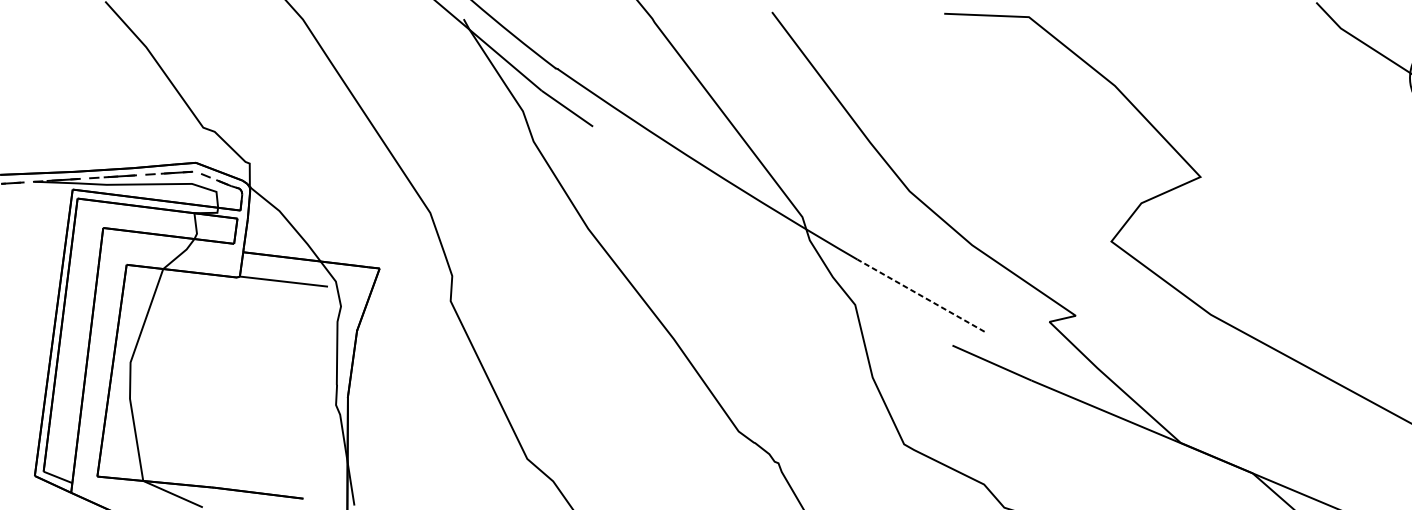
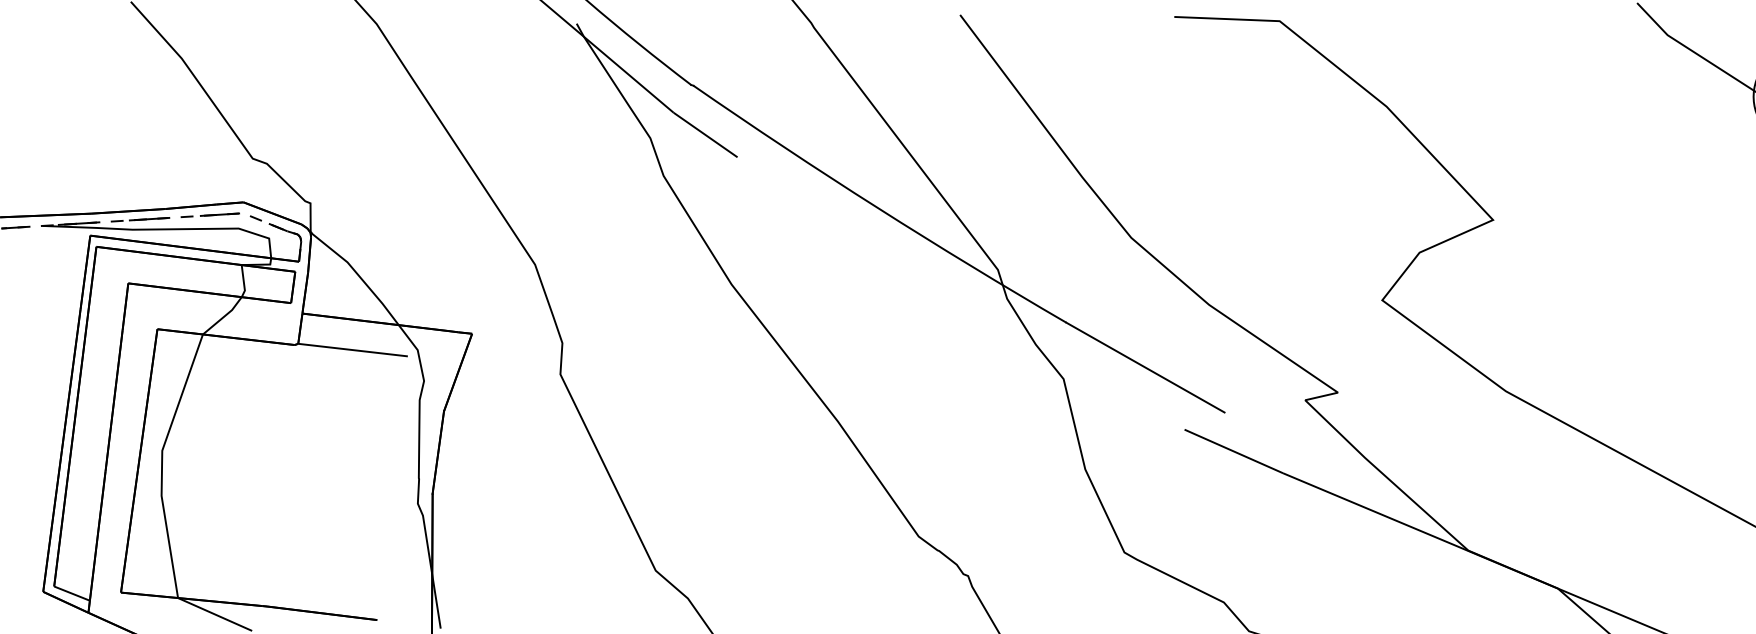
line: (921, 295) -> (1145, 367), dashed -> solid

